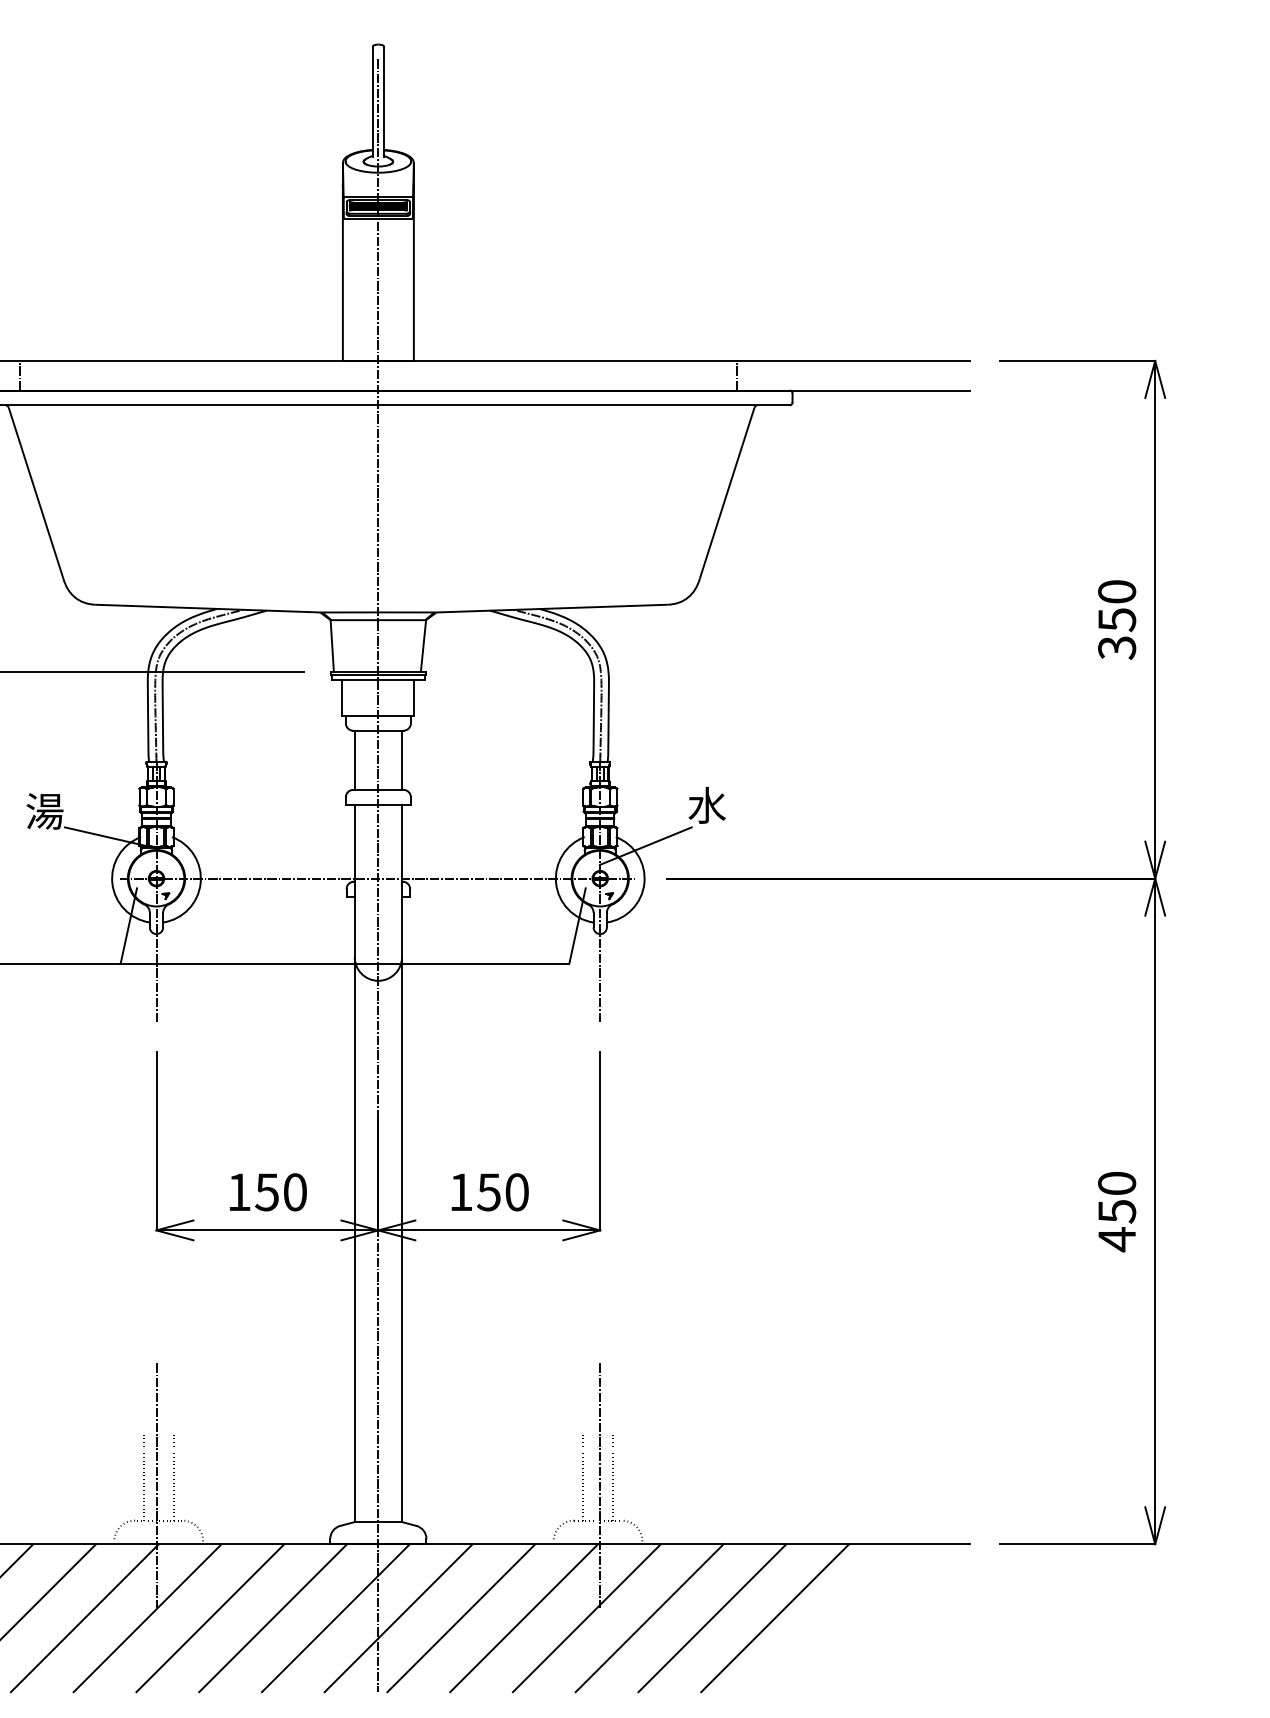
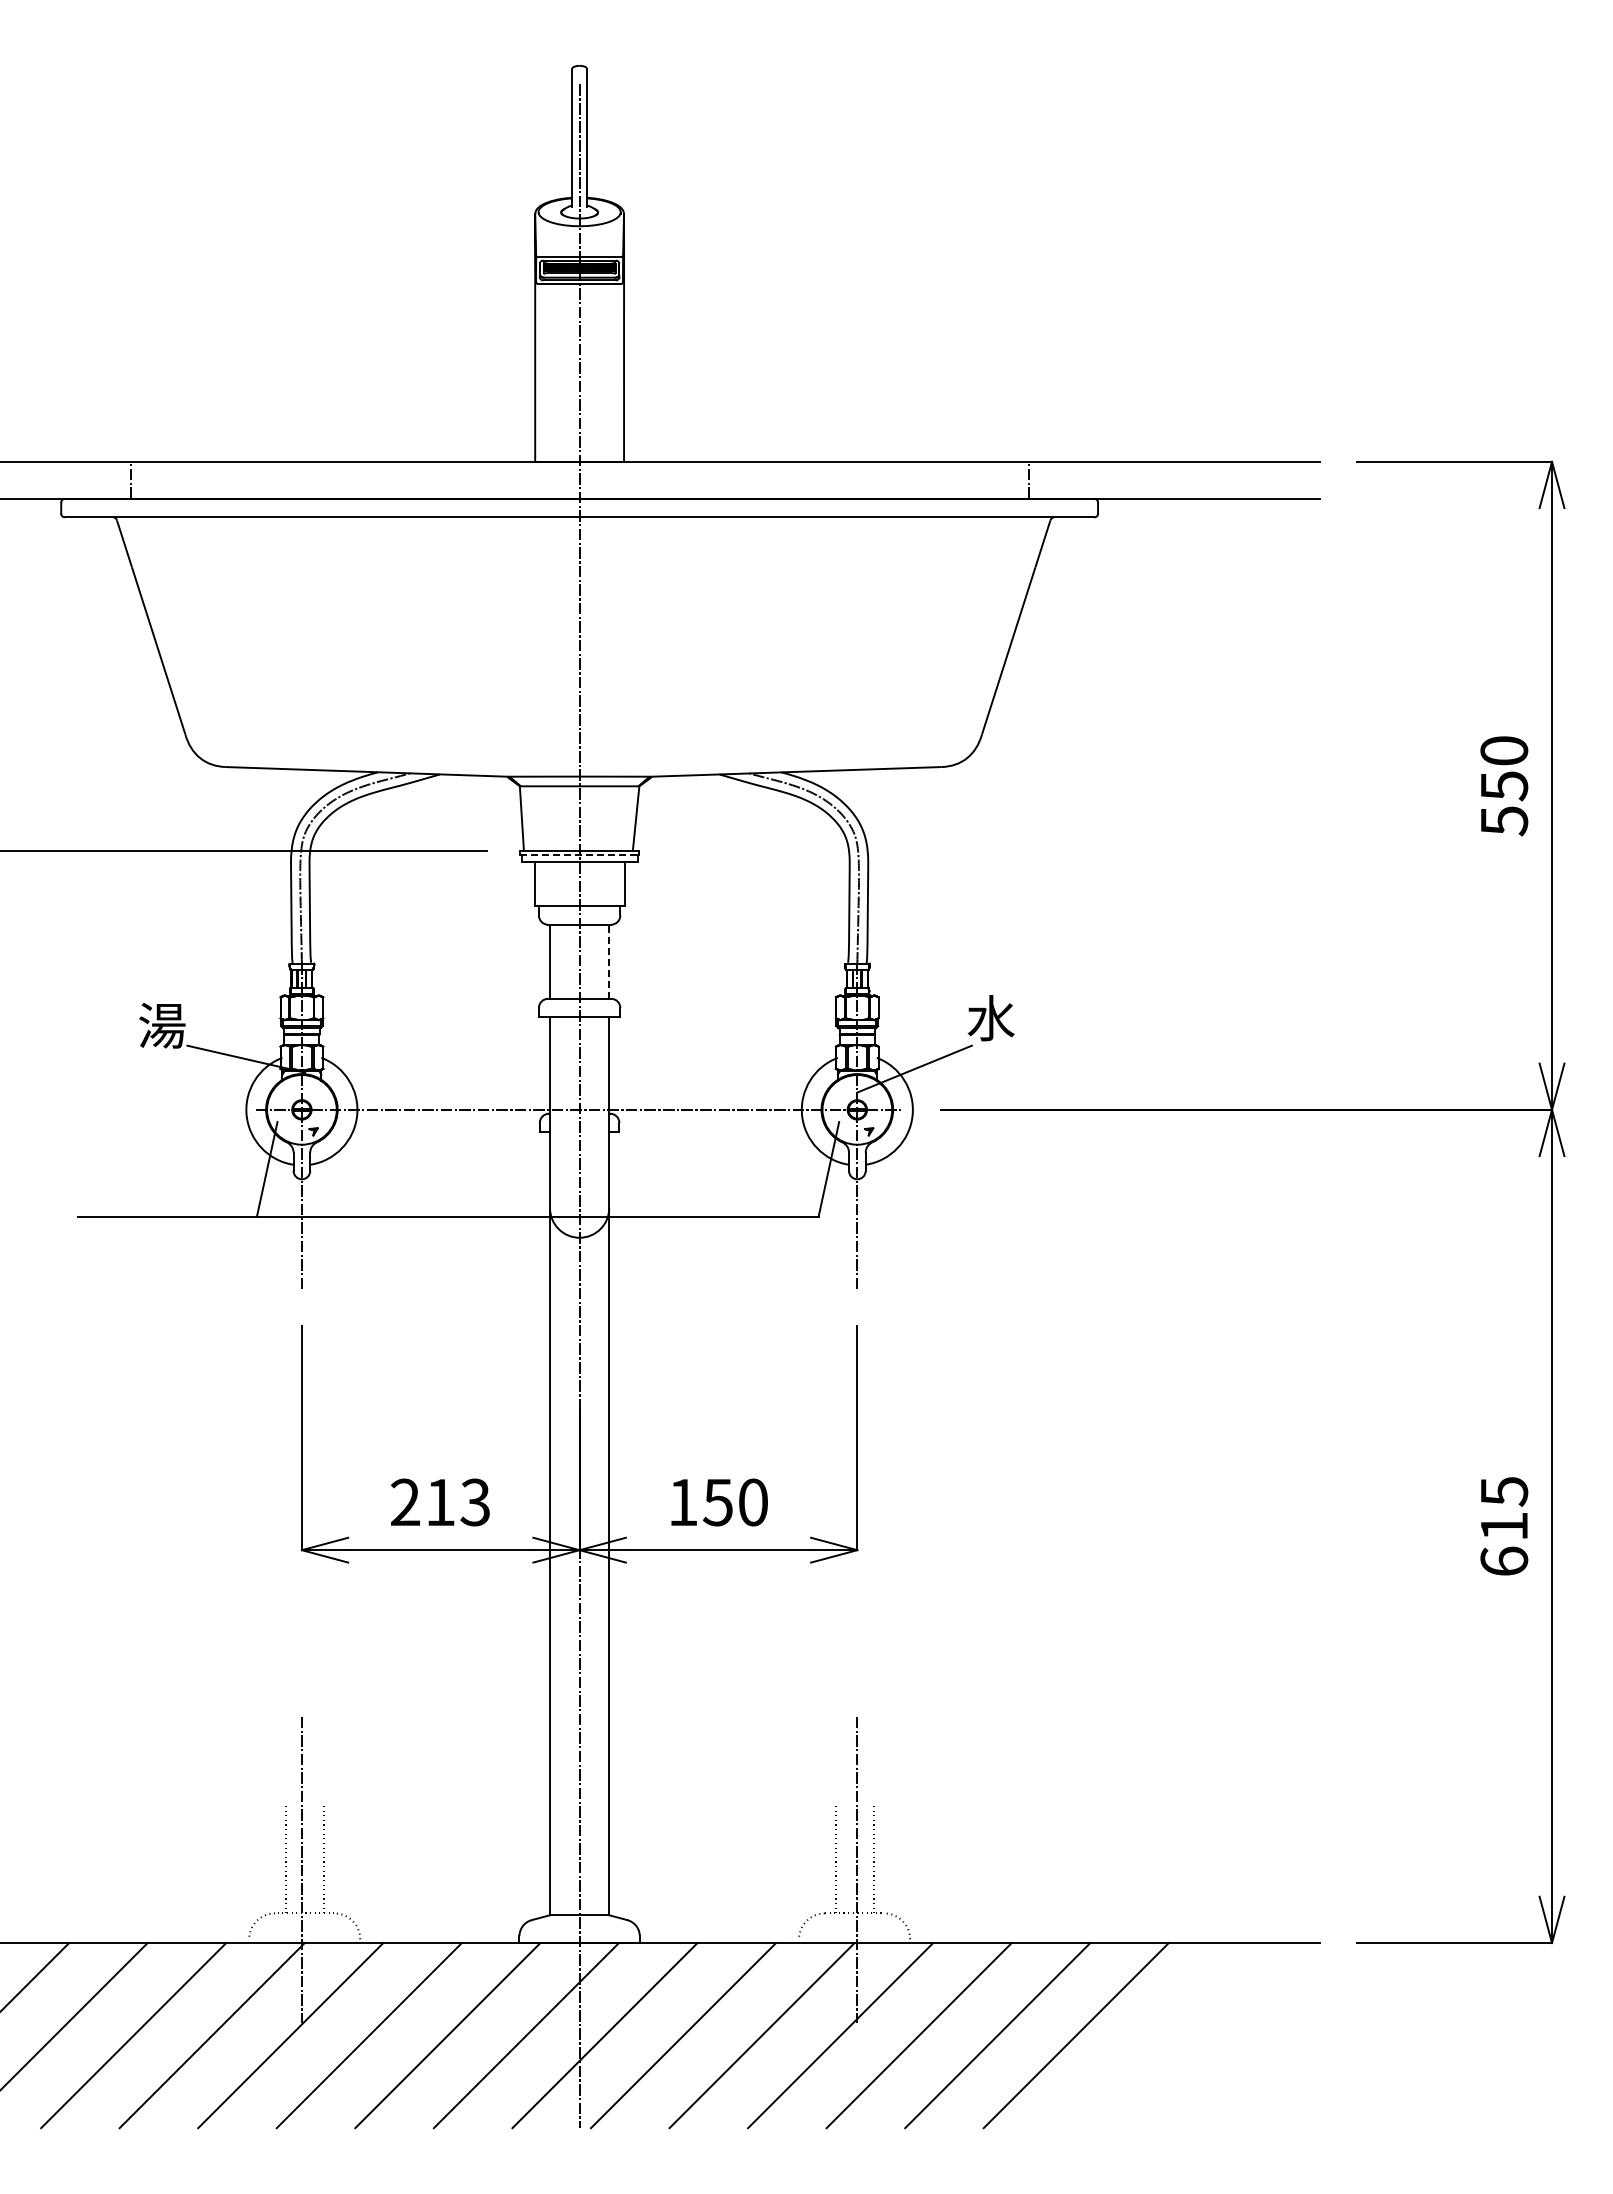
text: (1116, 648) -> (1503, 821), 350 -> 550
line: (379, 675) -> (580, 855), solid -> dashed
line: (402, 760) -> (609, 961), solid -> dashed
text: (267, 1192) -> (440, 1502), 150 -> 213
text: (1117, 1212) -> (1504, 1527), 450 -> 615

